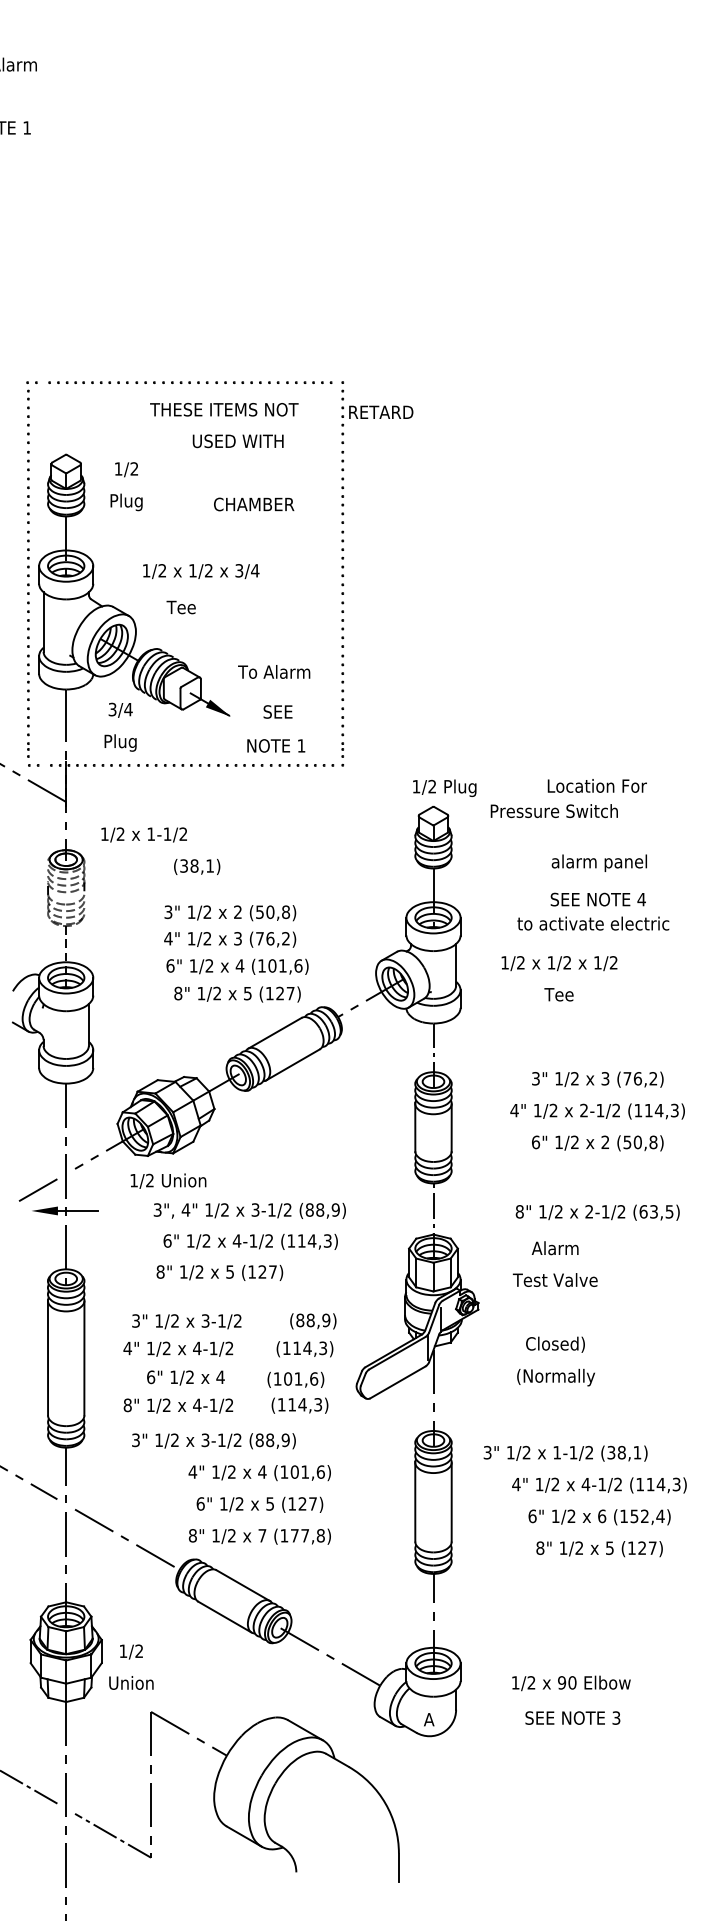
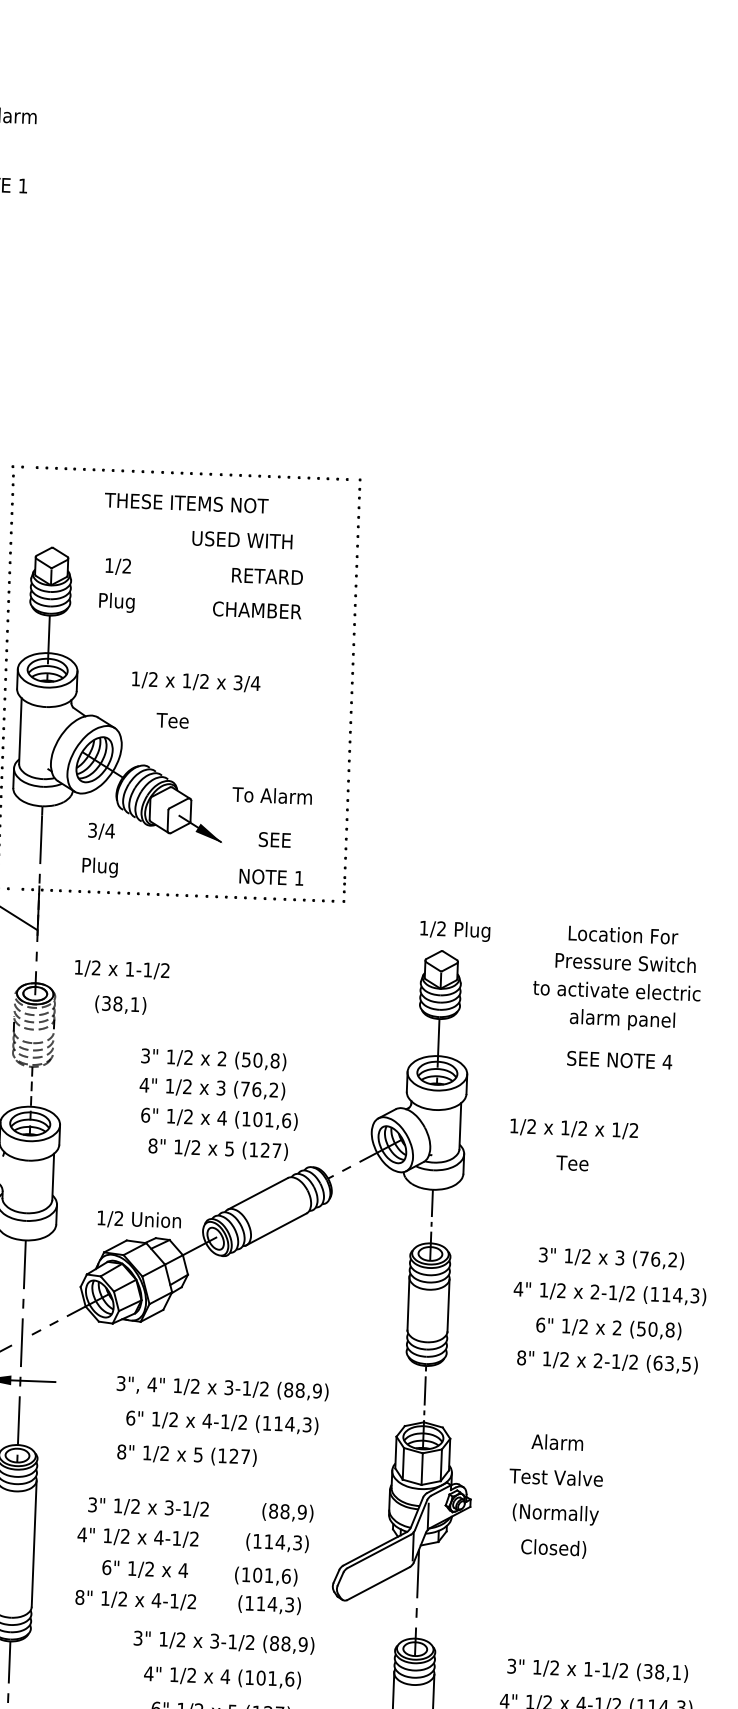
text: (224, 409) -> (186, 502), moved
text: (381, 411) -> (267, 575), moved
text: (553, 811) -> (624, 963), moved
text: (197, 866) -> (121, 1004), moved
text: (593, 923) -> (617, 990), moved
text: (168, 1180) -> (139, 1219), moved
text: (597, 1212) -> (607, 1361), moved
text: (555, 1377) -> (555, 1514), moved
text: (213, 1441) -> (223, 1642), moved
text: (565, 1453) -> (597, 1670), moved

